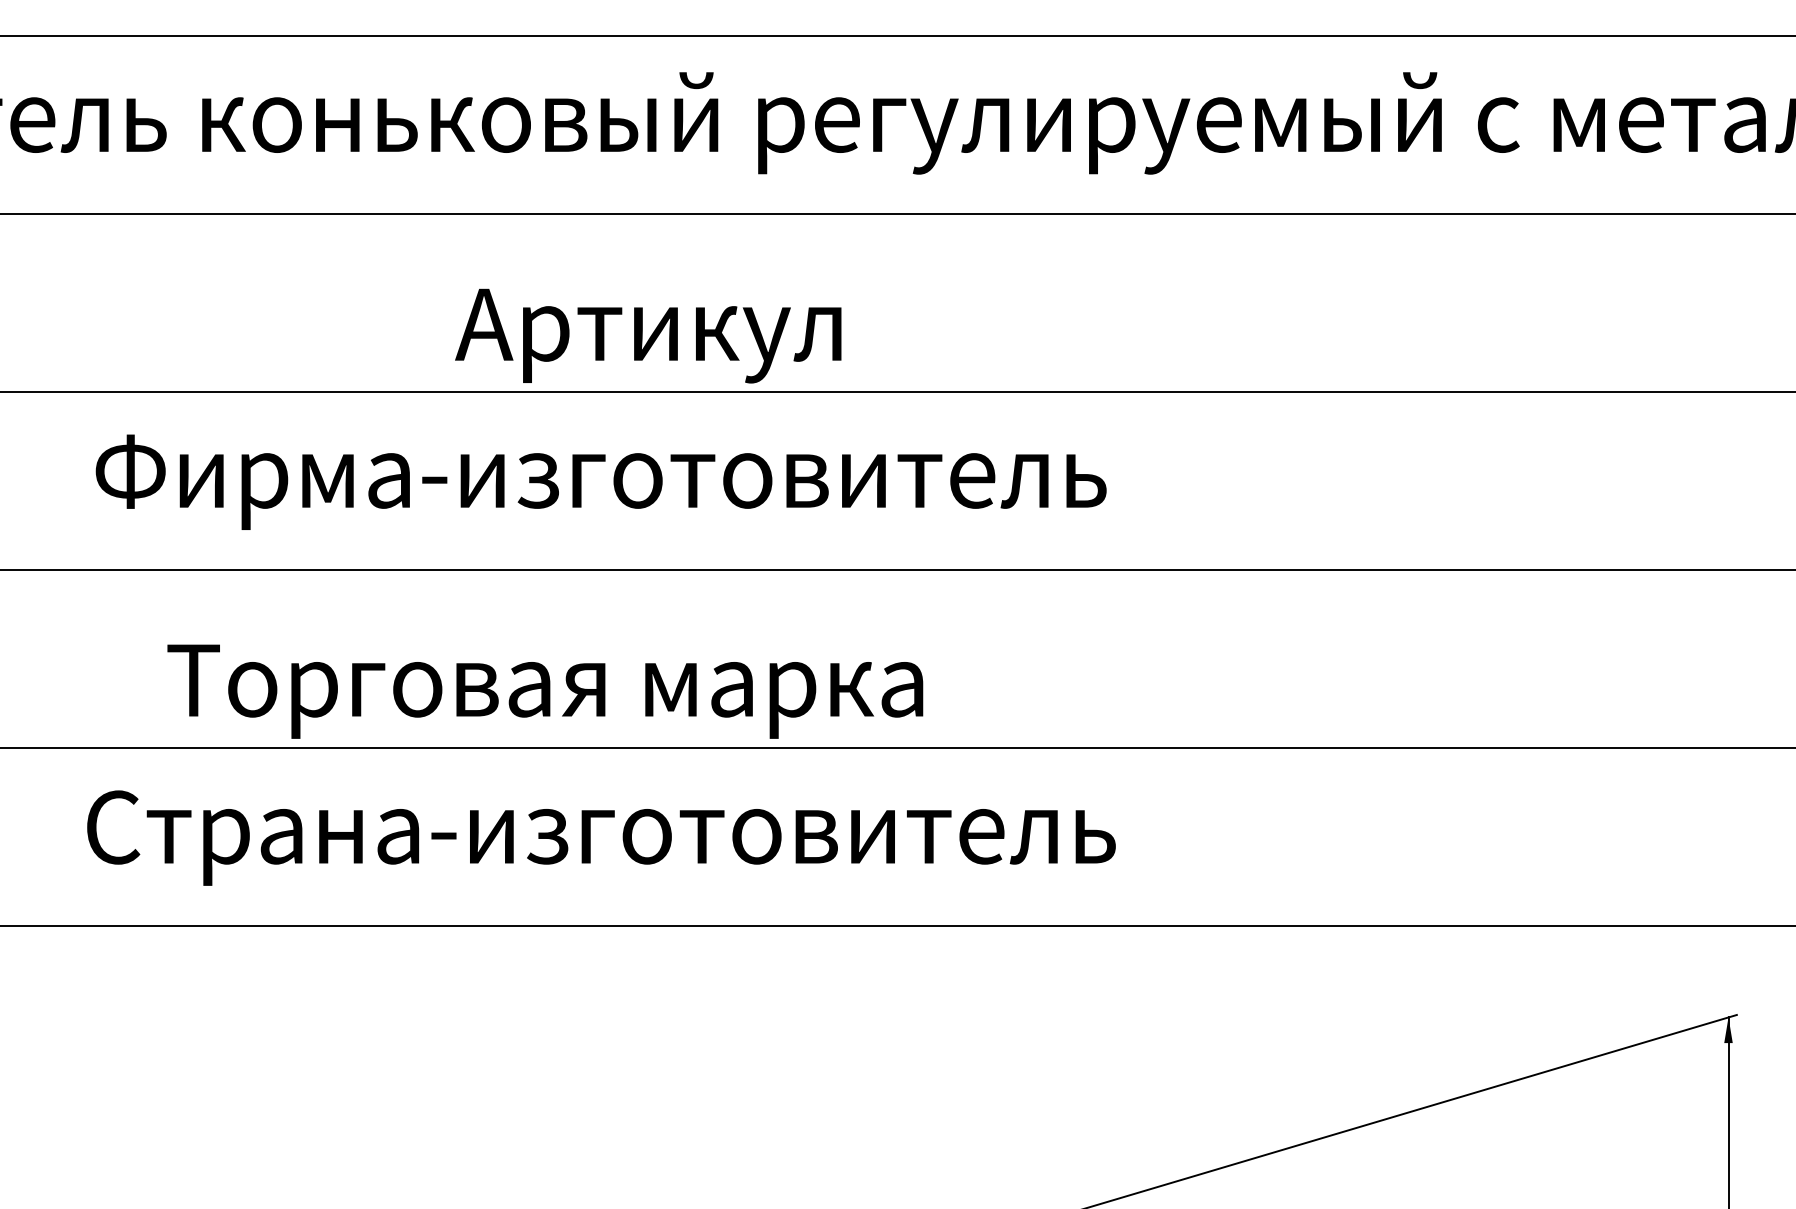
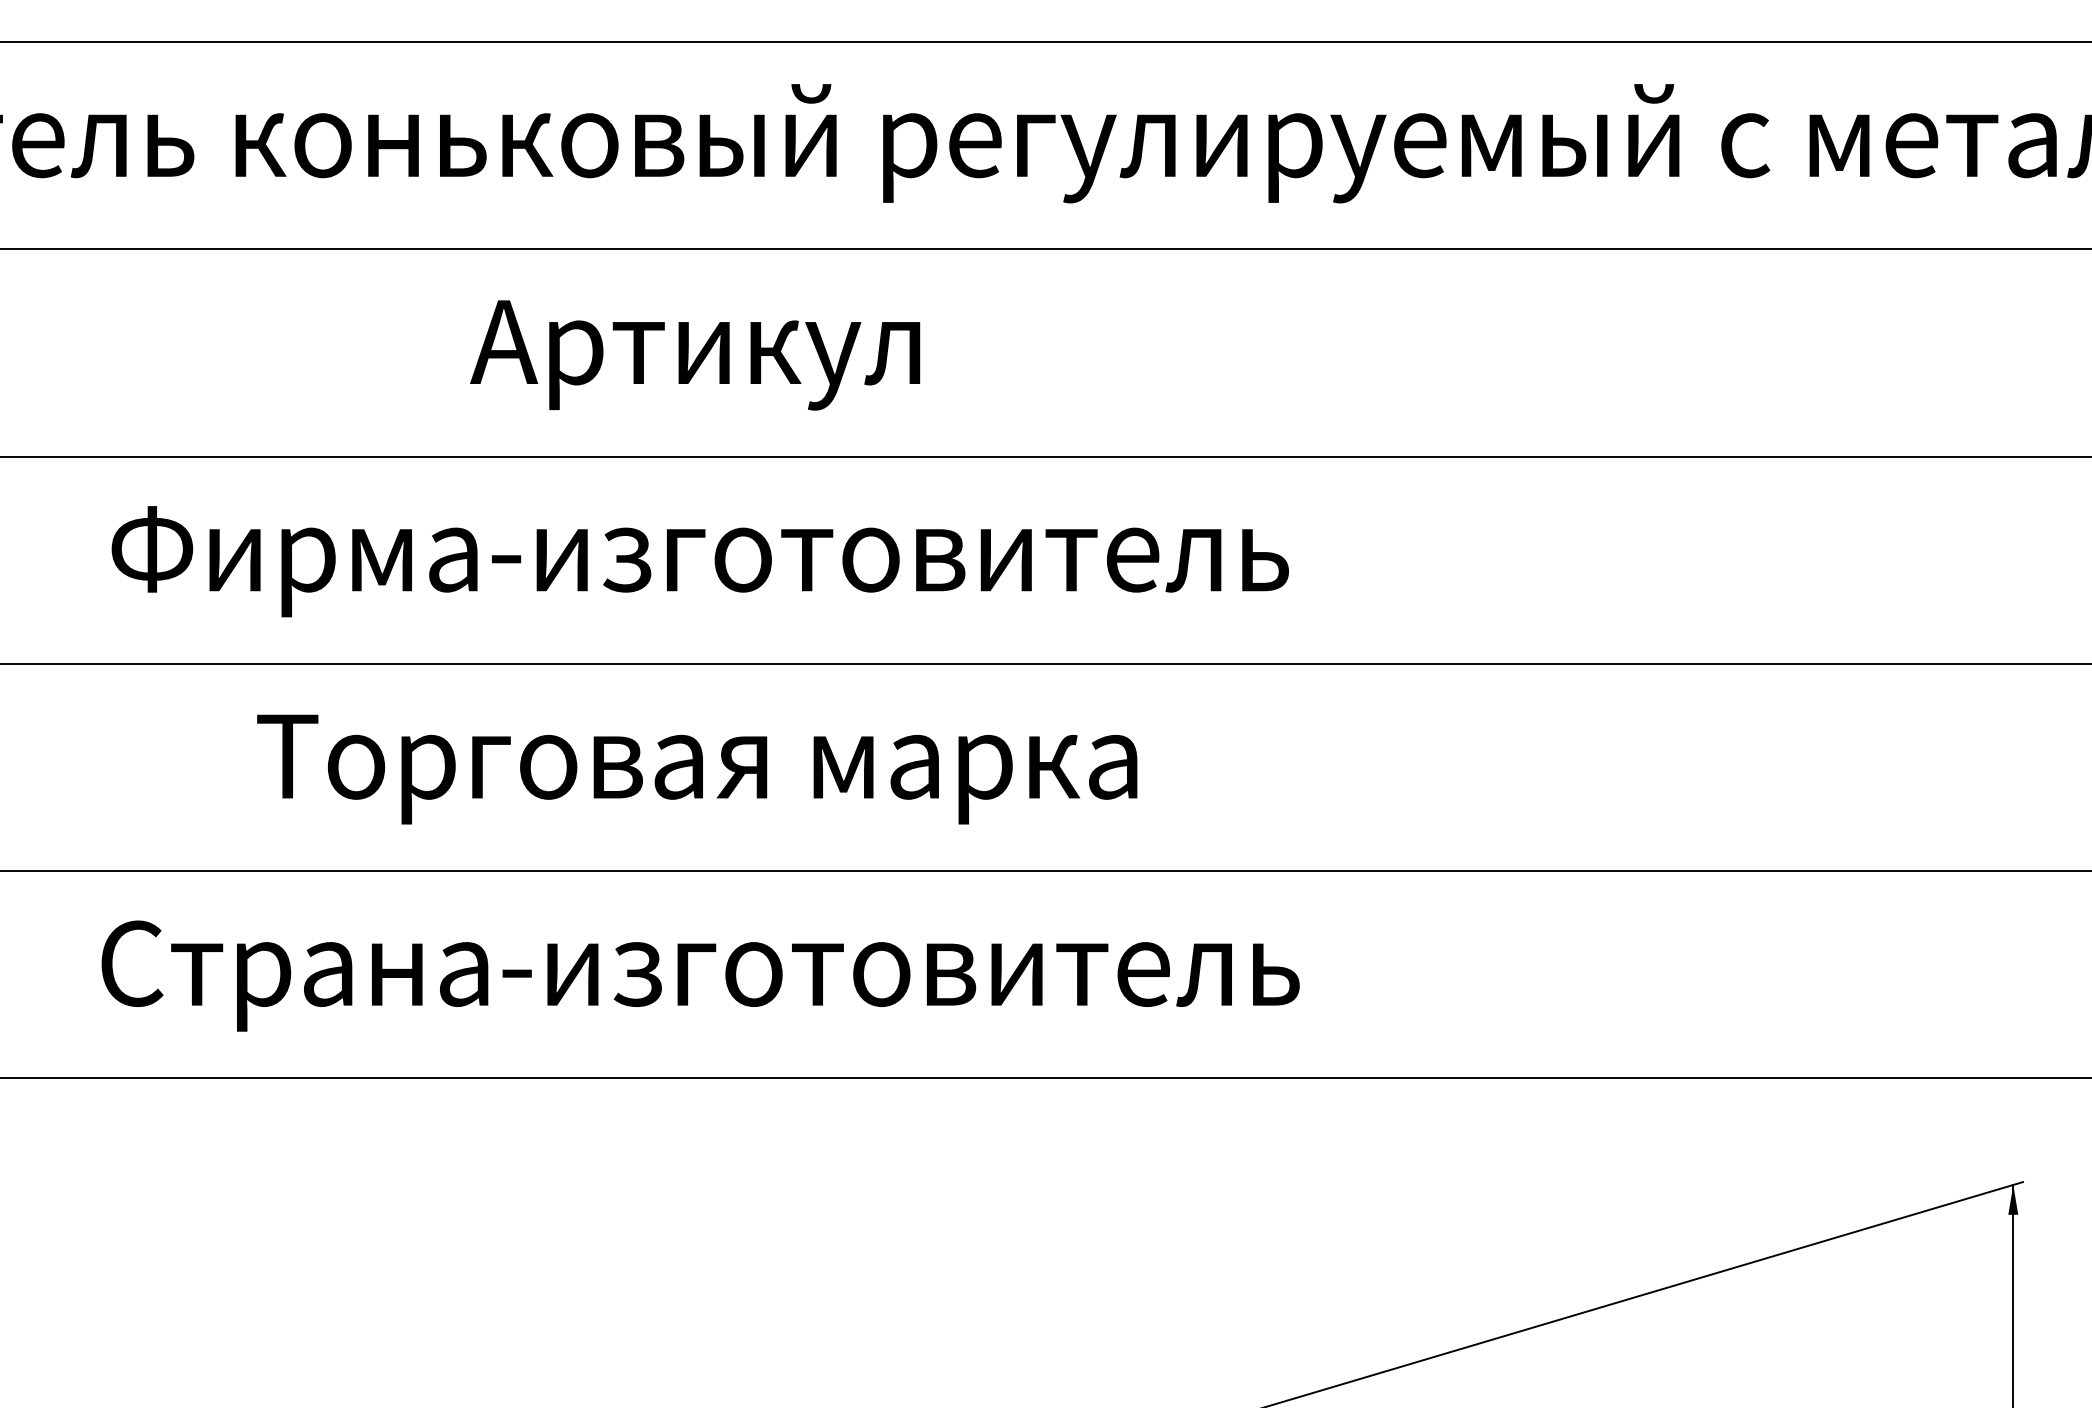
text: (648, 336) -> (695, 355), moved
text: (545, 691) -> (697, 769), moved

